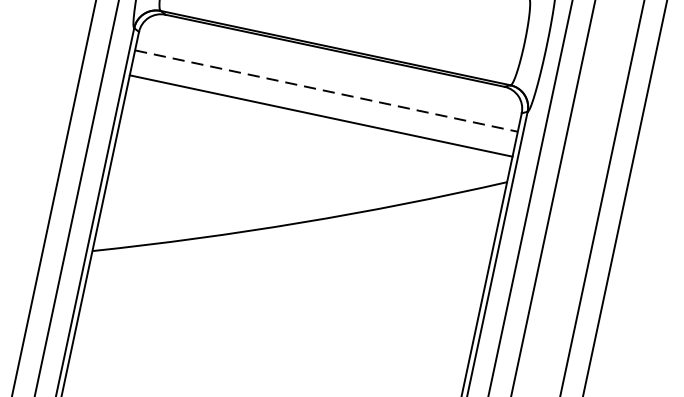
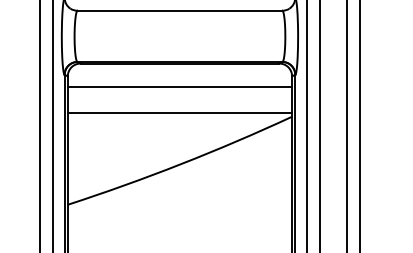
line: (327, 91) -> (180, 87), dashed -> solid
line: (320, 115) -> (179, 112), moved

